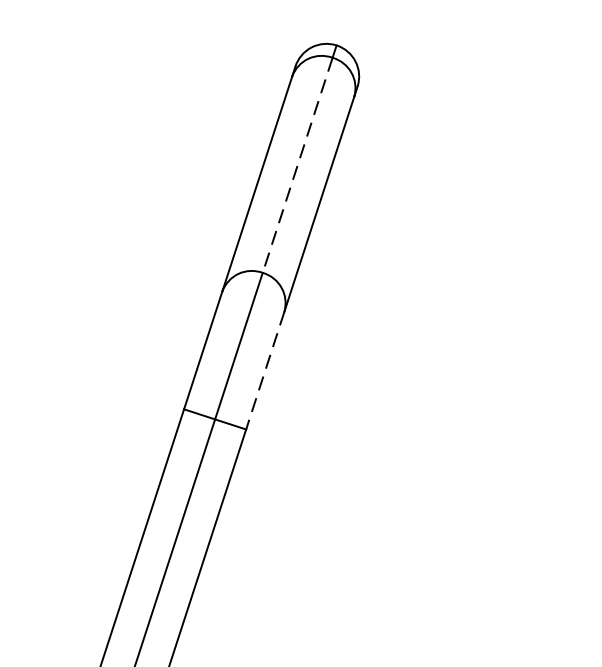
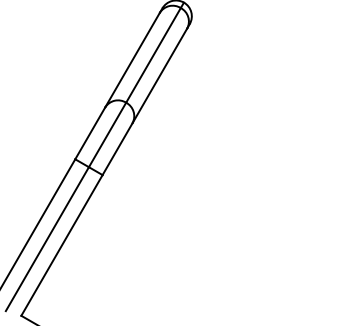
line: (297, 165) -> (153, 55), dashed -> solid
line: (265, 371) -> (117, 149), dashed -> solid

